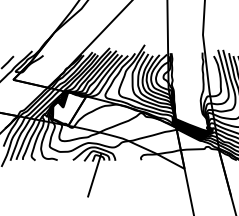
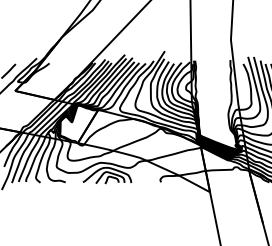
line: (94, 175) -> (107, 199), removed

